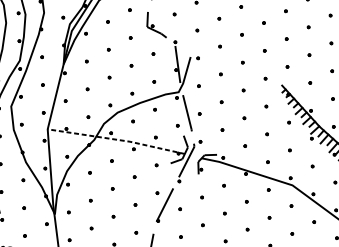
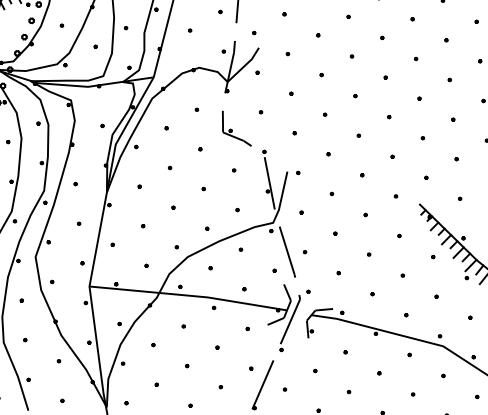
line: (116, 139) -> (188, 295), dashed -> solid

